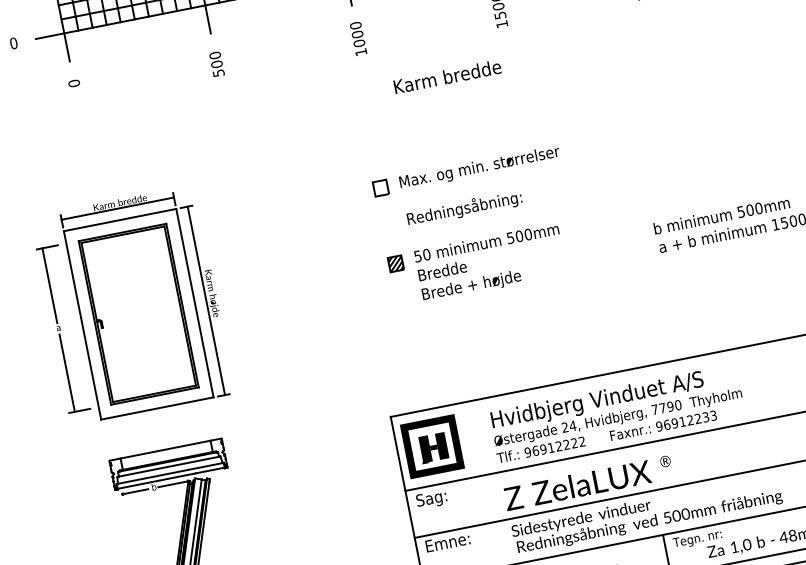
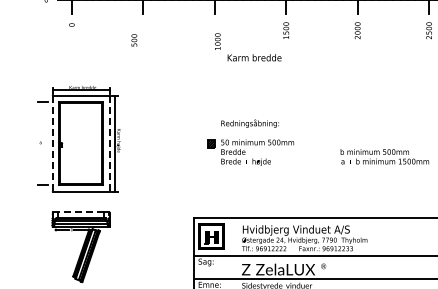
text: (357, 38) -> (217, 41), moved
text: (217, 64) -> (134, 40), moved
part: (466, 170) -> (254, 105), removed
line: (49, 286) -> (40, 121), removed
line: (194, 302) -> (109, 143), solid -> dashed
line: (82, 324) -> (52, 143), solid -> dashed
line: (67, 373) -> (40, 165), removed
line: (164, 450) -> (80, 212), solid -> dashed

